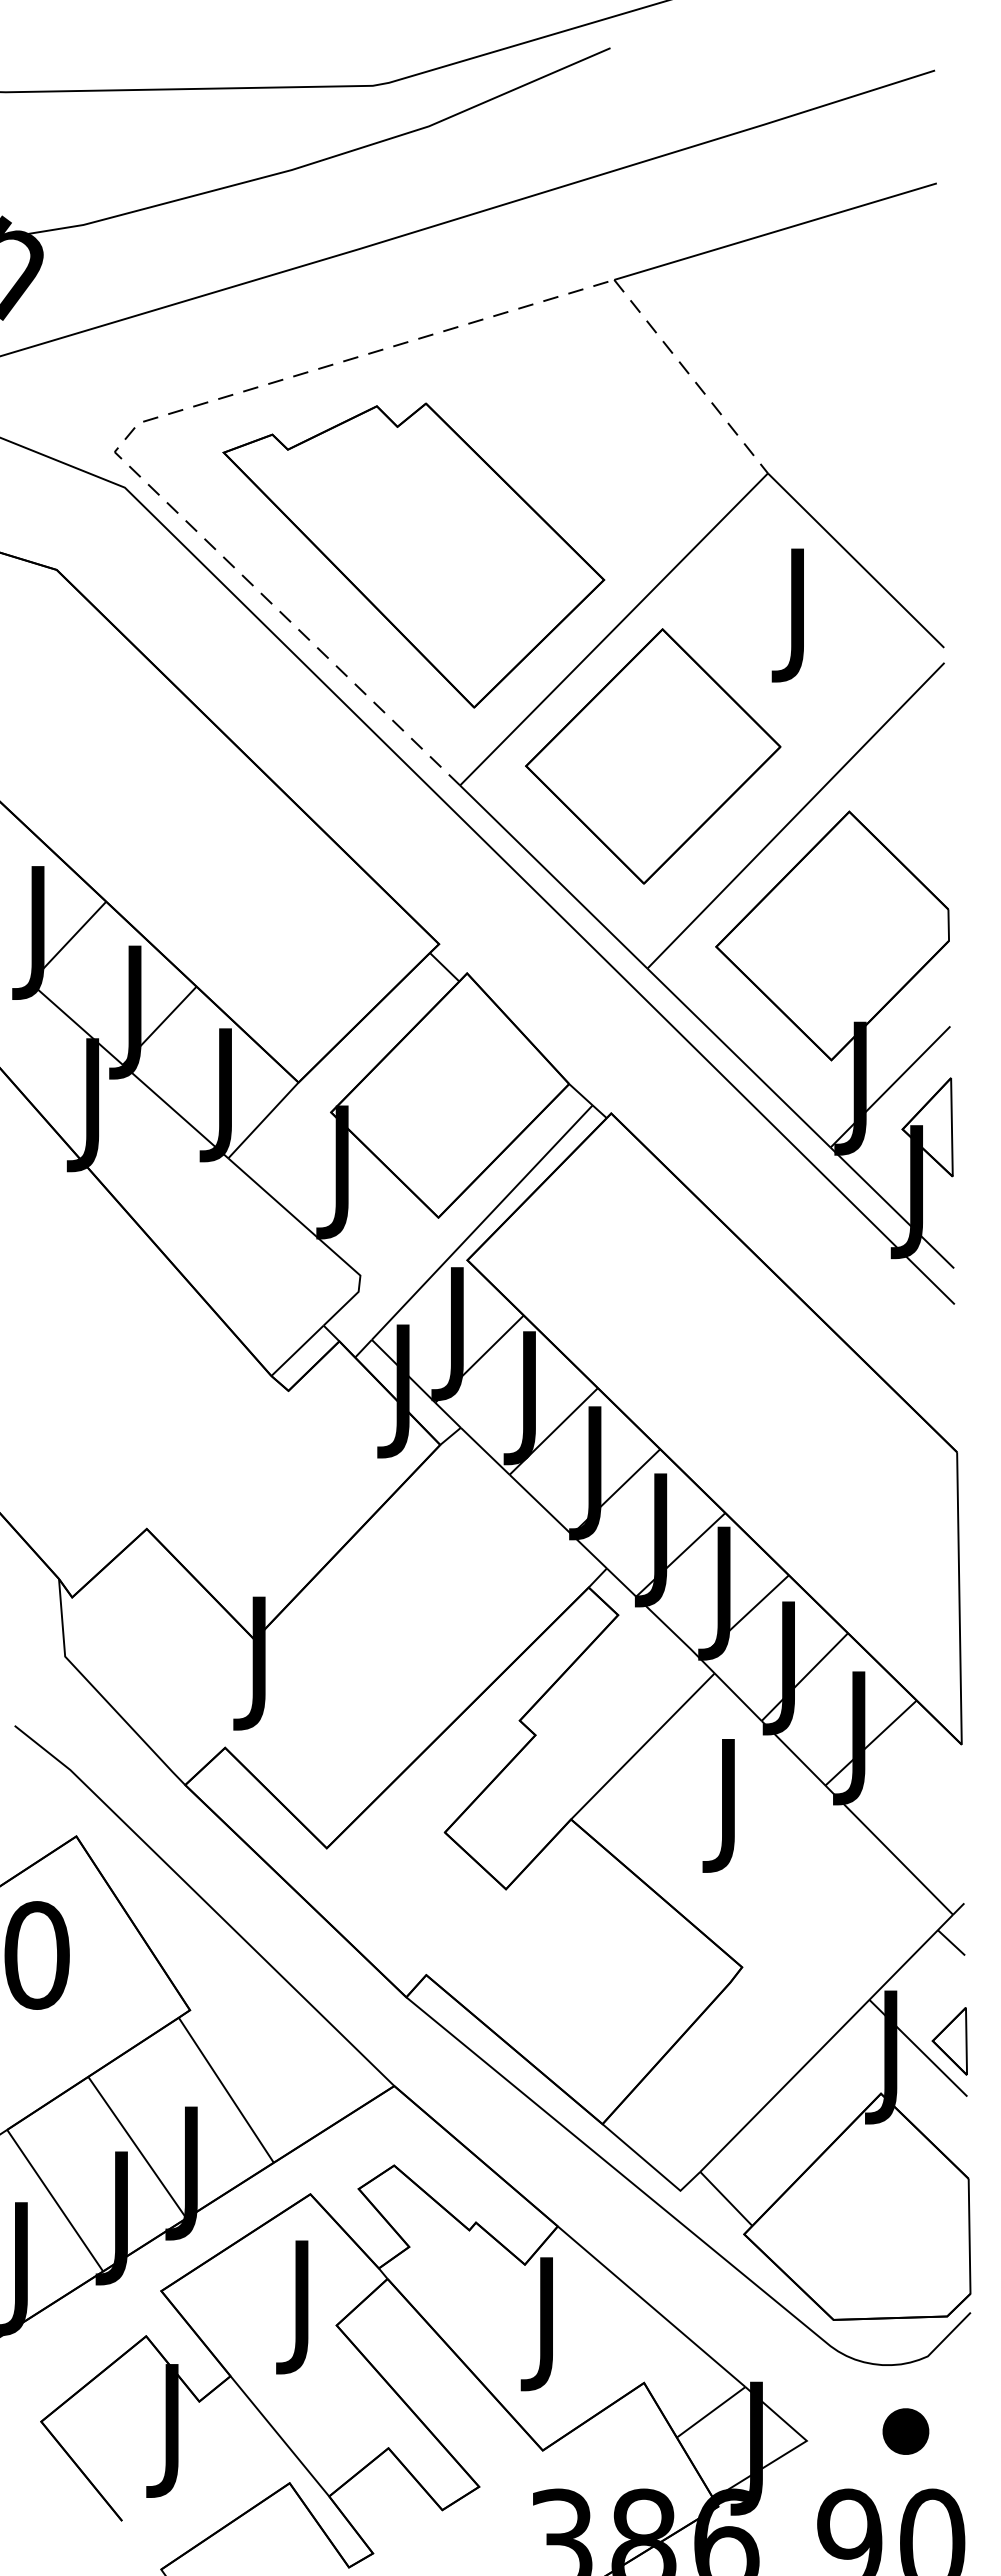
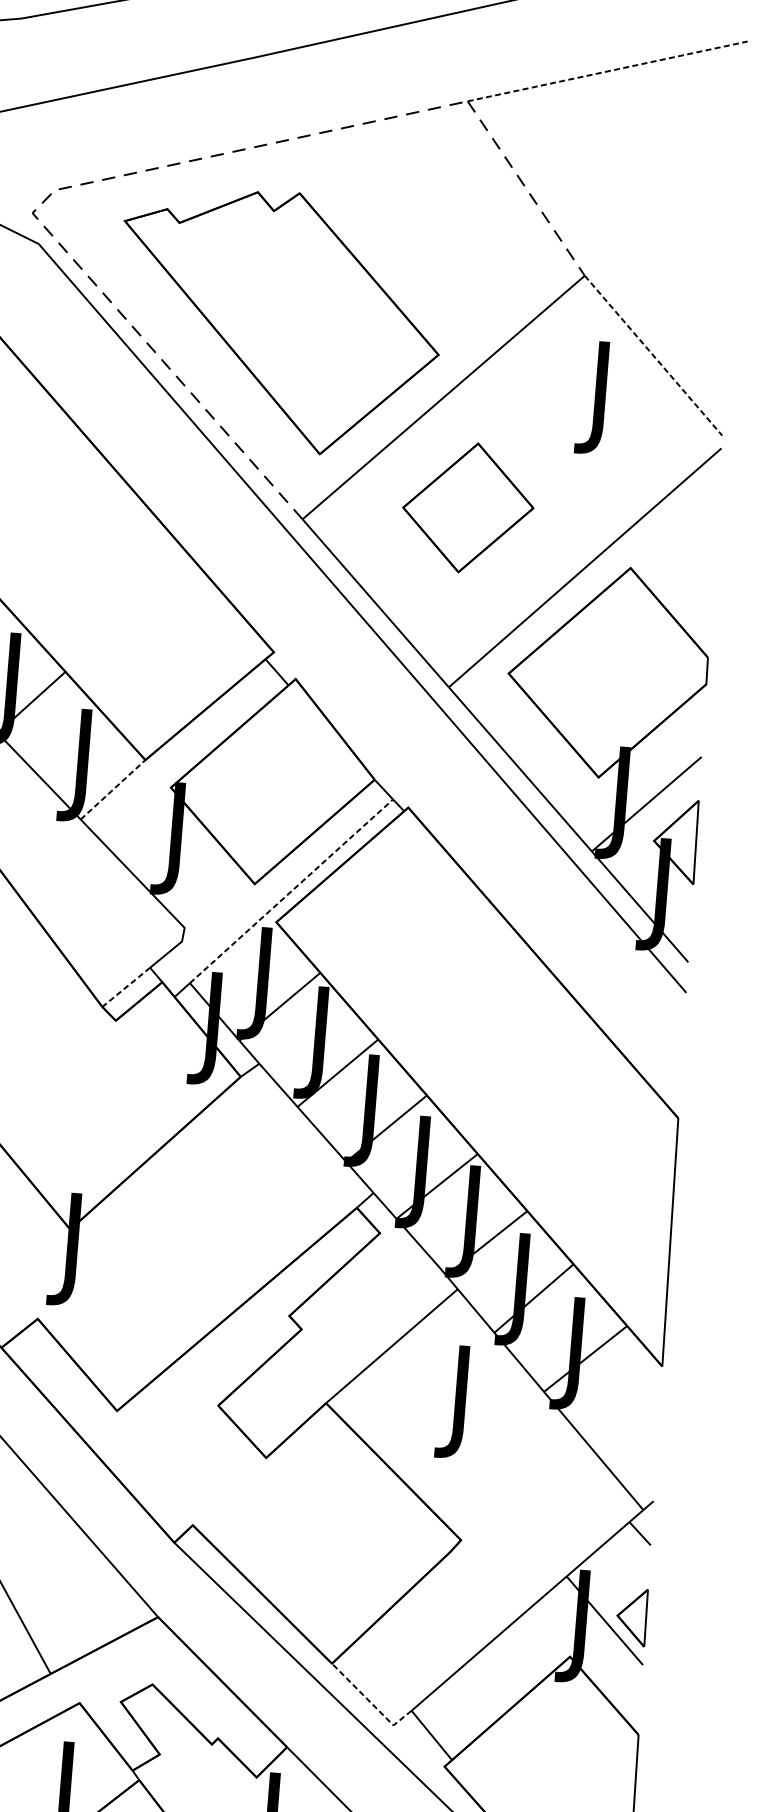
line: (776, 231) -> (608, 71), solid -> dashed
line: (856, 560) -> (653, 355), solid -> dashed
part: (653, 756) -> (468, 507), size x0.6
line: (263, 1120) -> (113, 789), solid -> dashed
line: (482, 1222) -> (291, 891), solid -> dashed
line: (297, 1351) -> (126, 987), solid -> dashed
line: (652, 2166) -> (371, 1702), solid -> dashed

